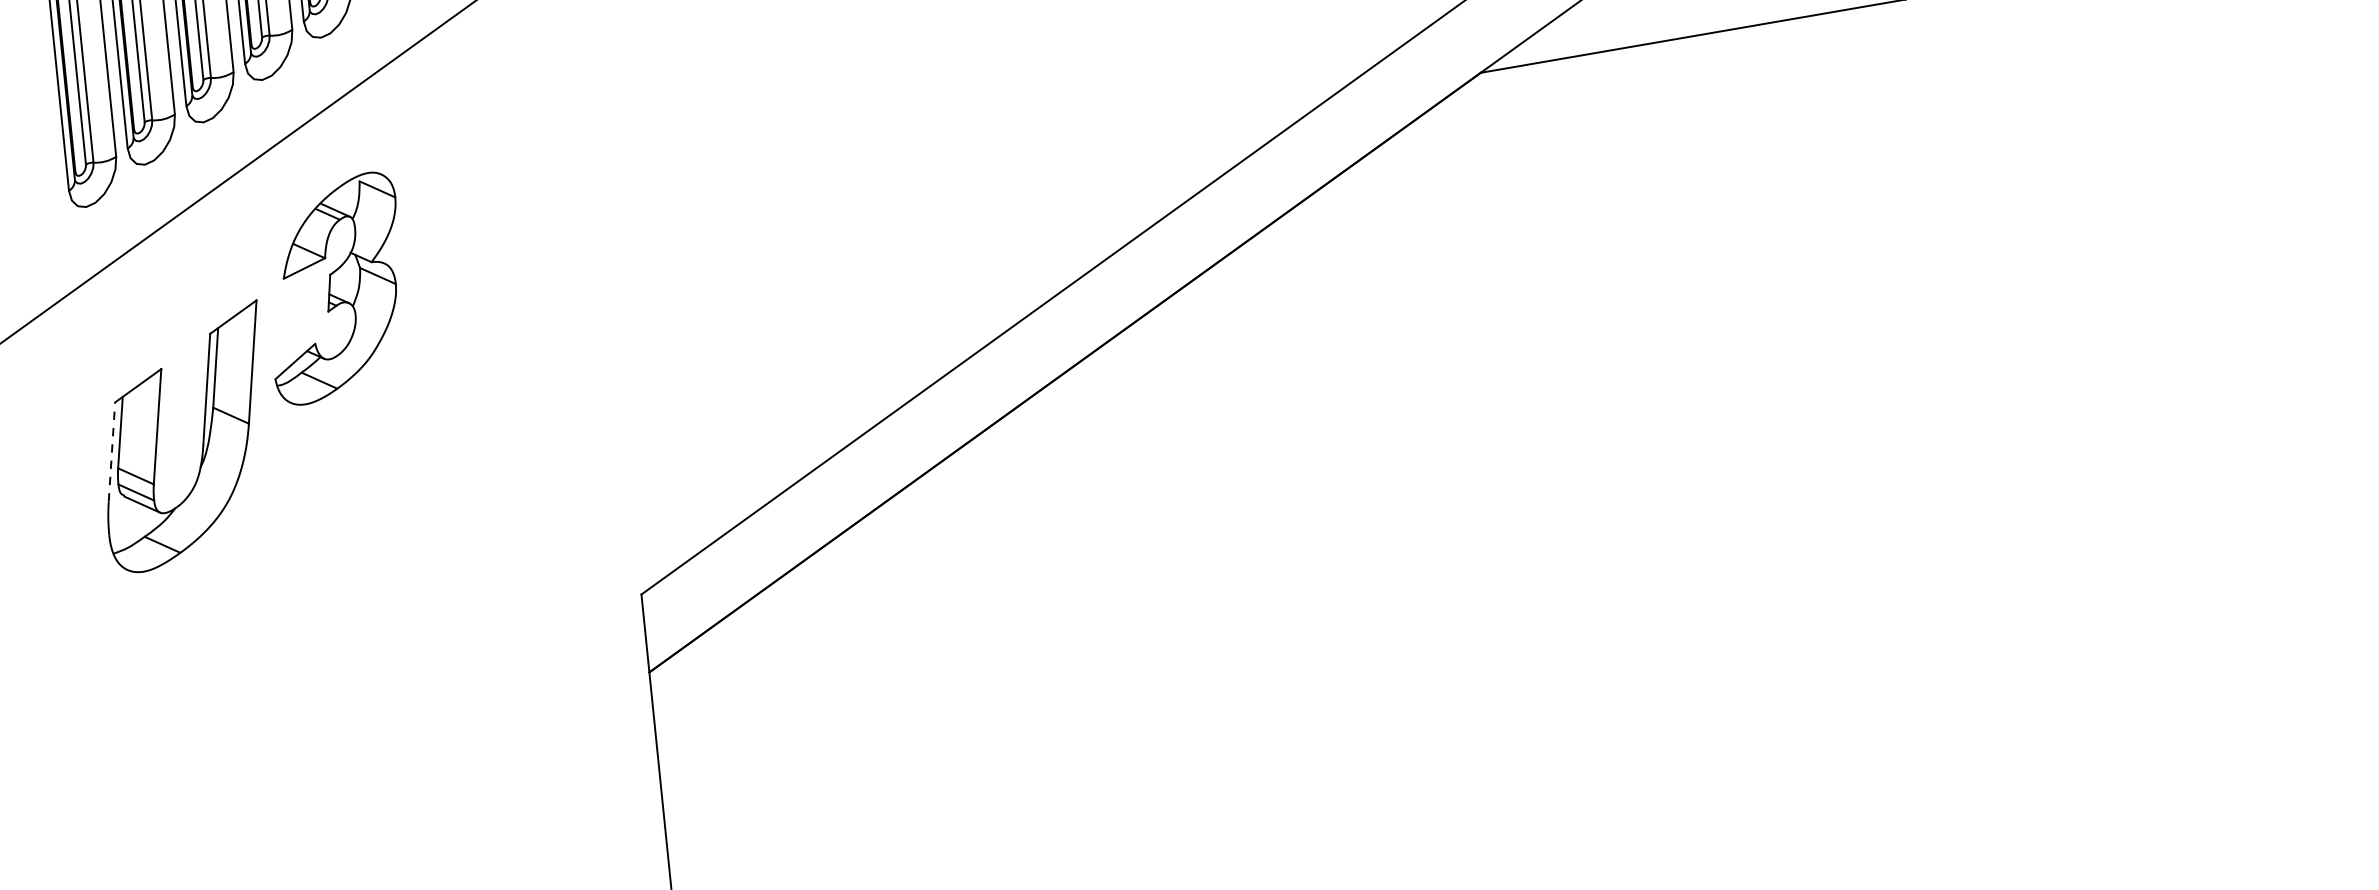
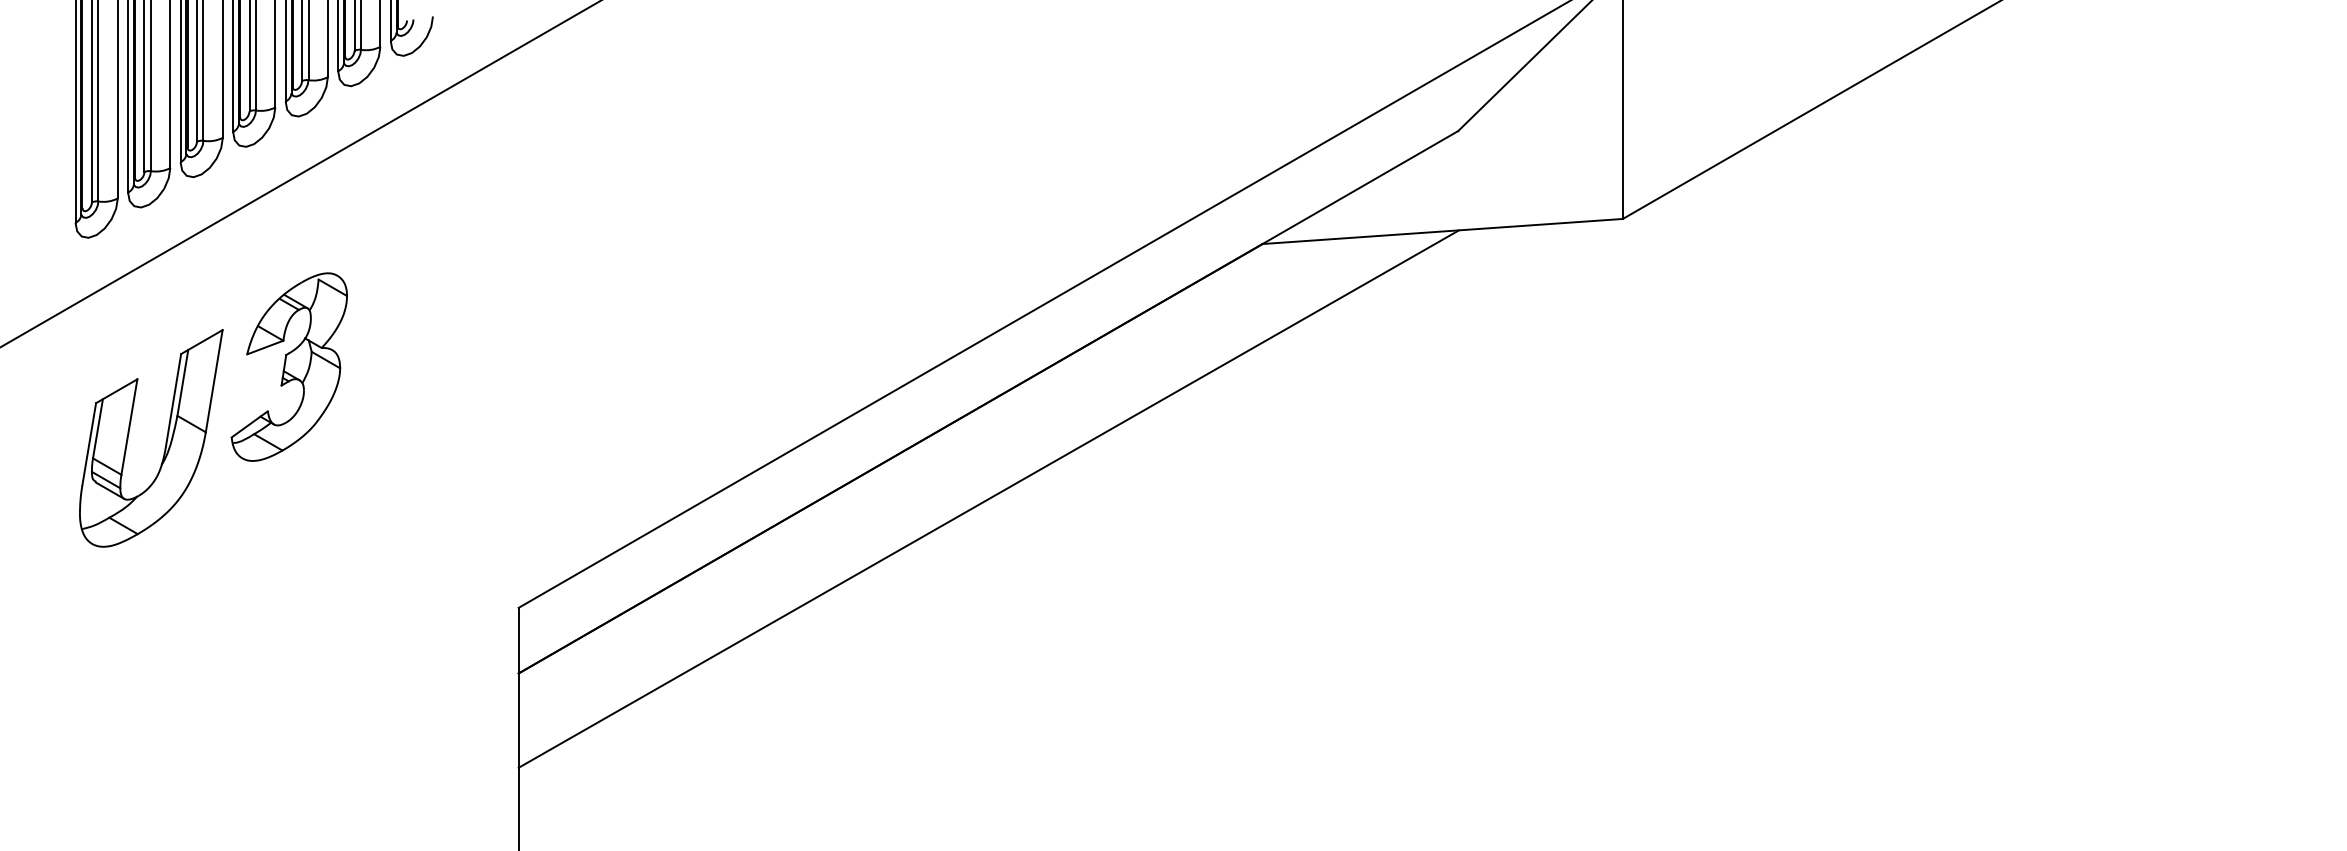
part: (335, 288) -> (289, 366), moved
line: (1186, 407) -> (988, 498), added
line: (112, 452) -> (89, 444), dashed -> solid

